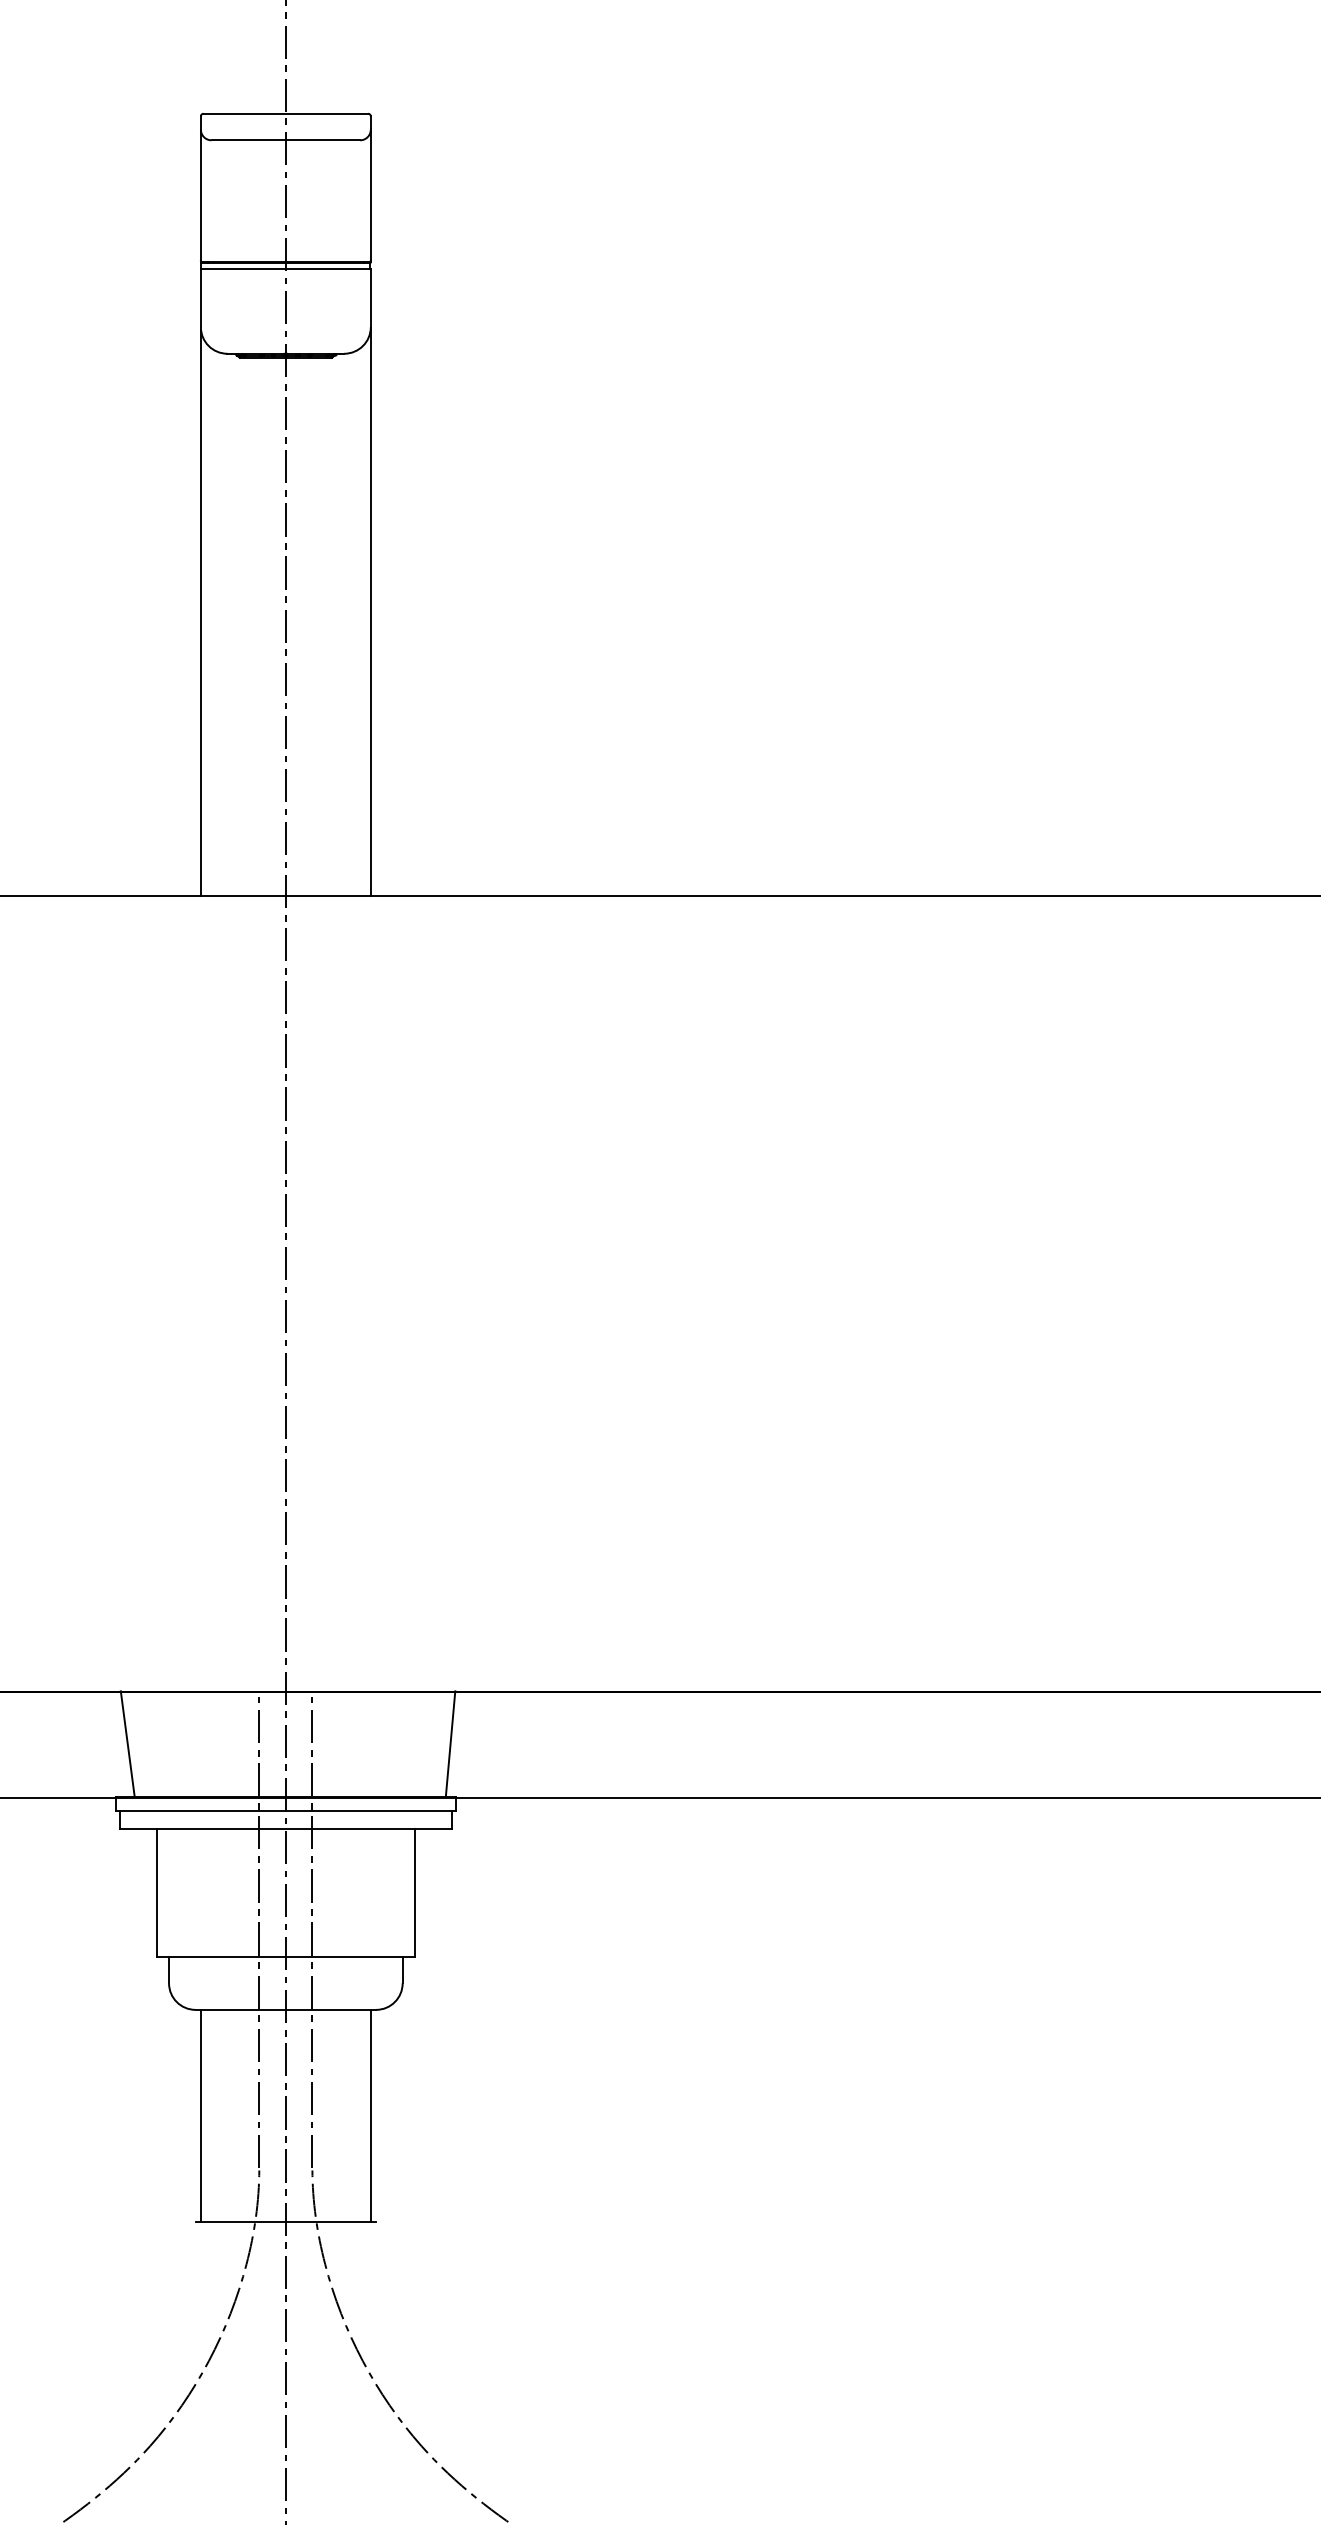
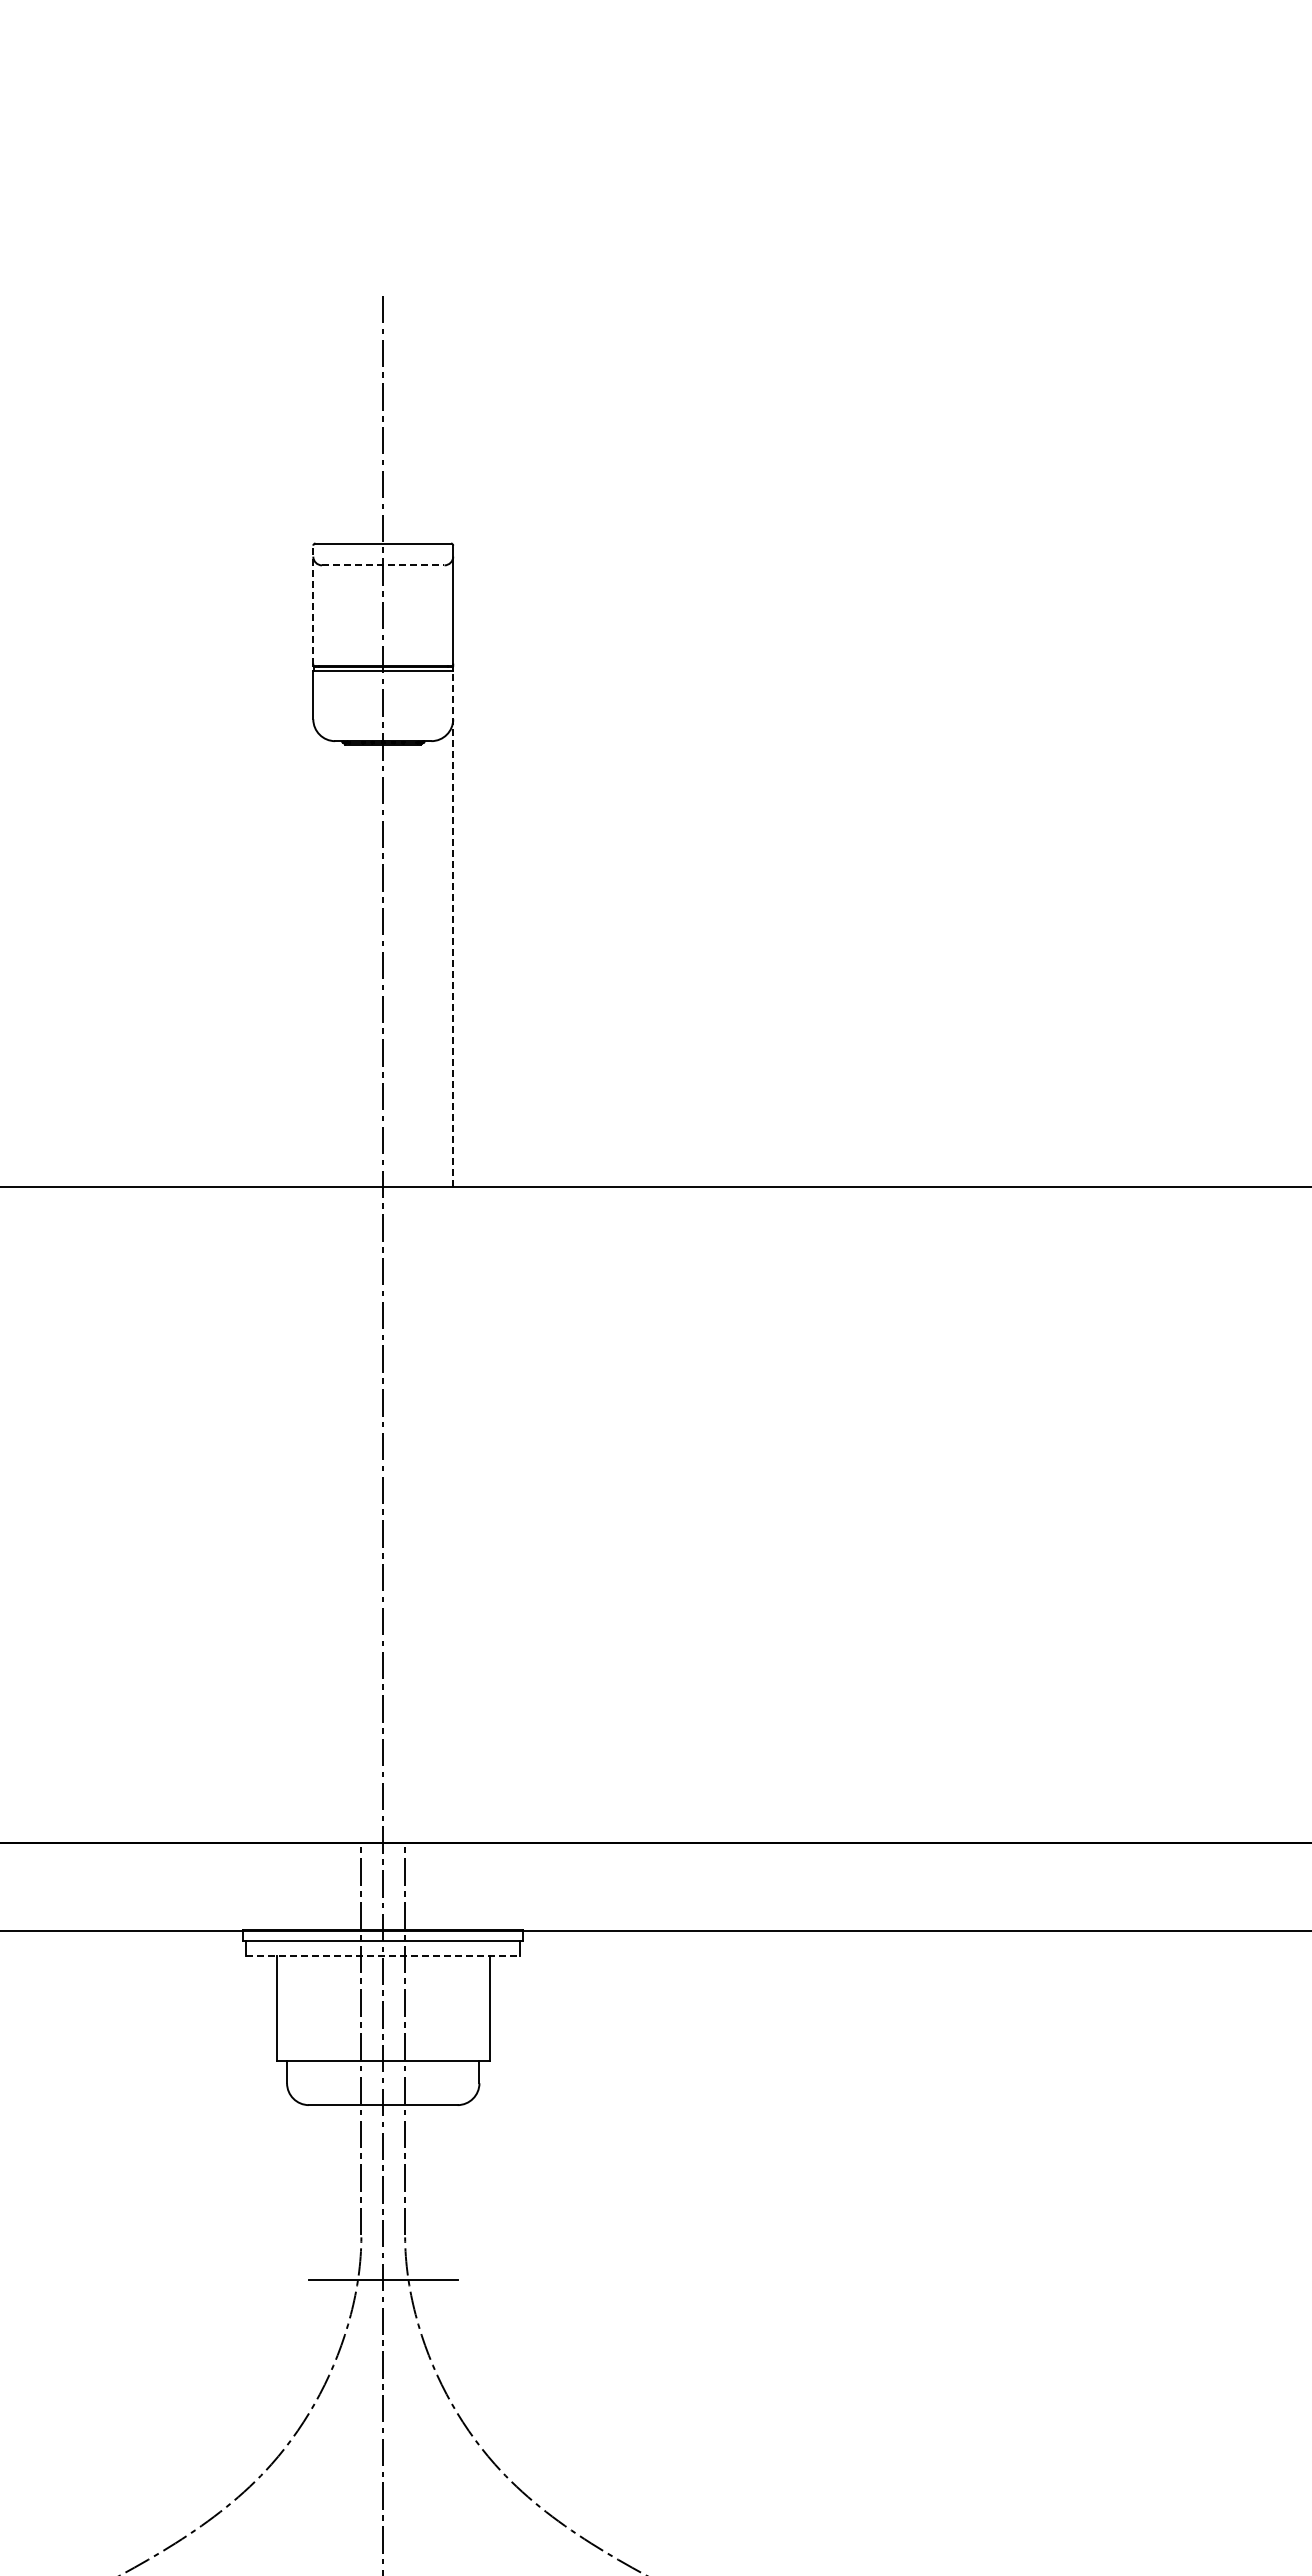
line: (286, 140) -> (383, 565), solid -> dashed
line: (201, 187) -> (313, 604), solid -> dashed
line: (371, 581) -> (453, 928), solid -> dashed
line: (201, 612) -> (313, 954), removed
line: (127, 1744) -> (252, 1886), removed
line: (450, 1744) -> (518, 1886), removed
line: (286, 1829) -> (383, 1956), solid -> dashed
line: (201, 2115) -> (313, 2192), removed
line: (371, 2115) -> (453, 2192), removed

